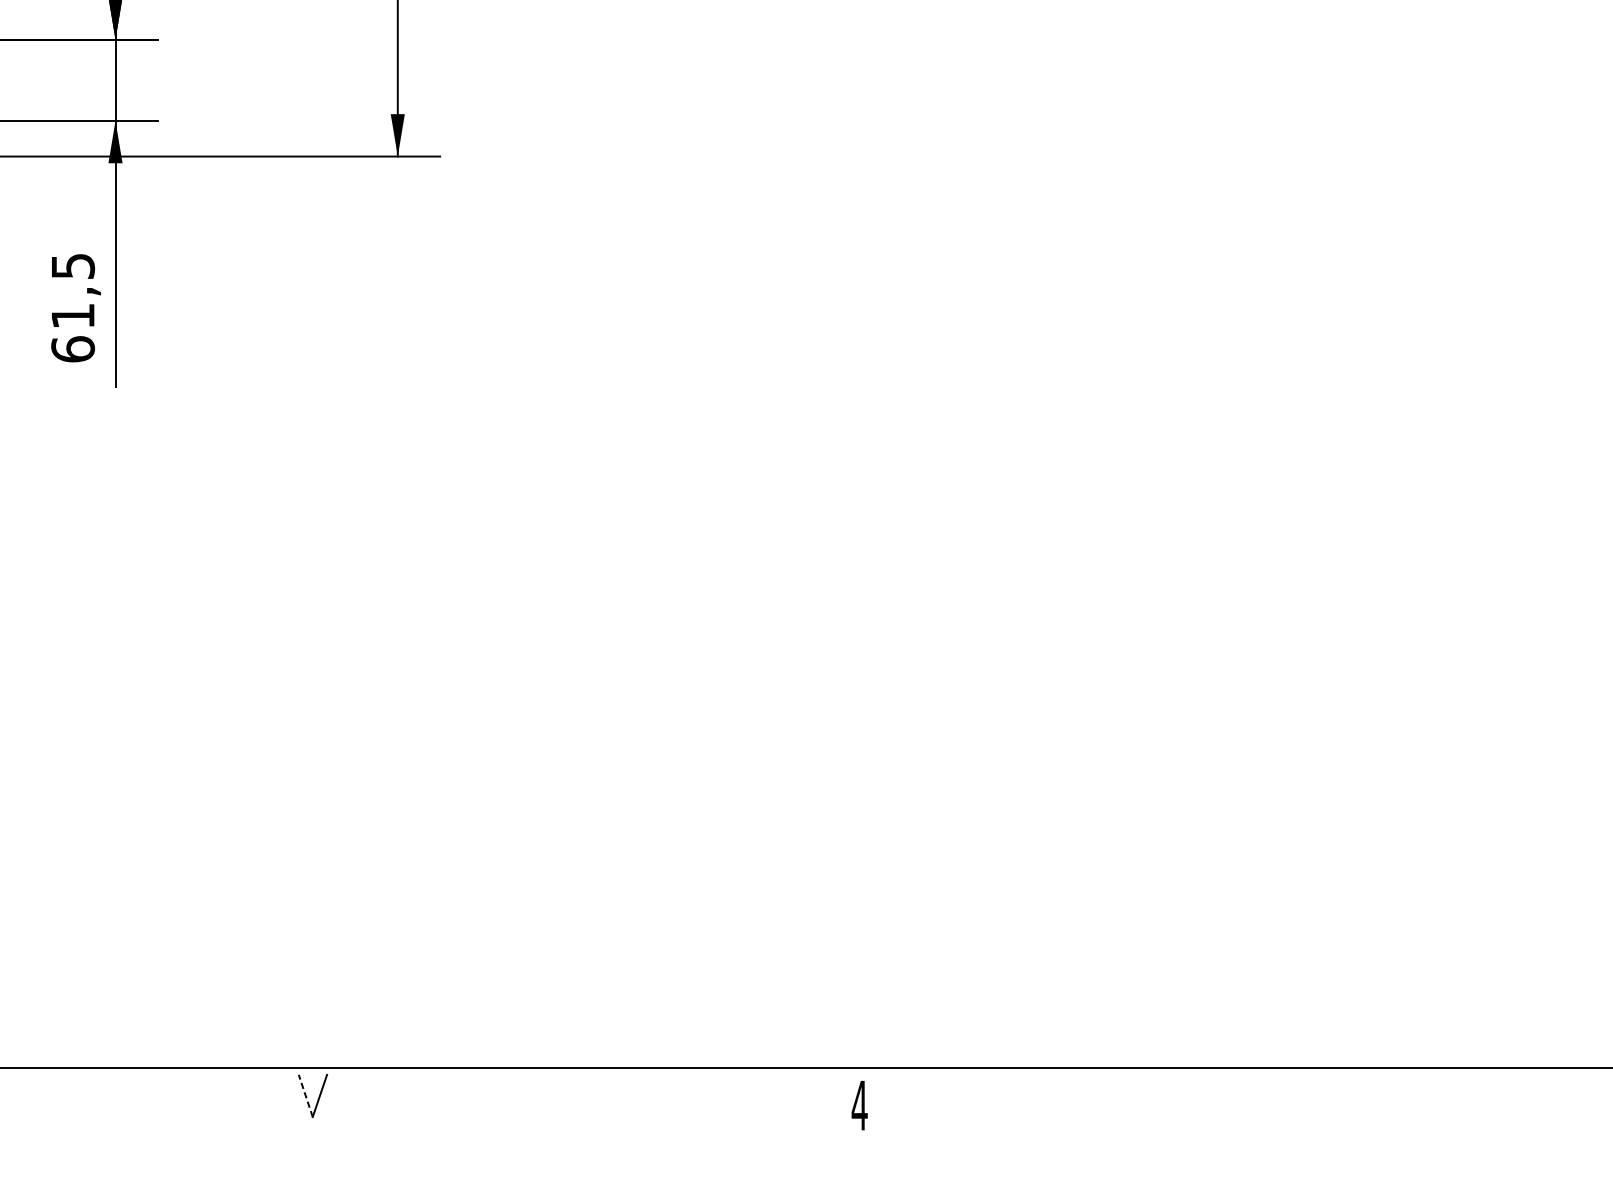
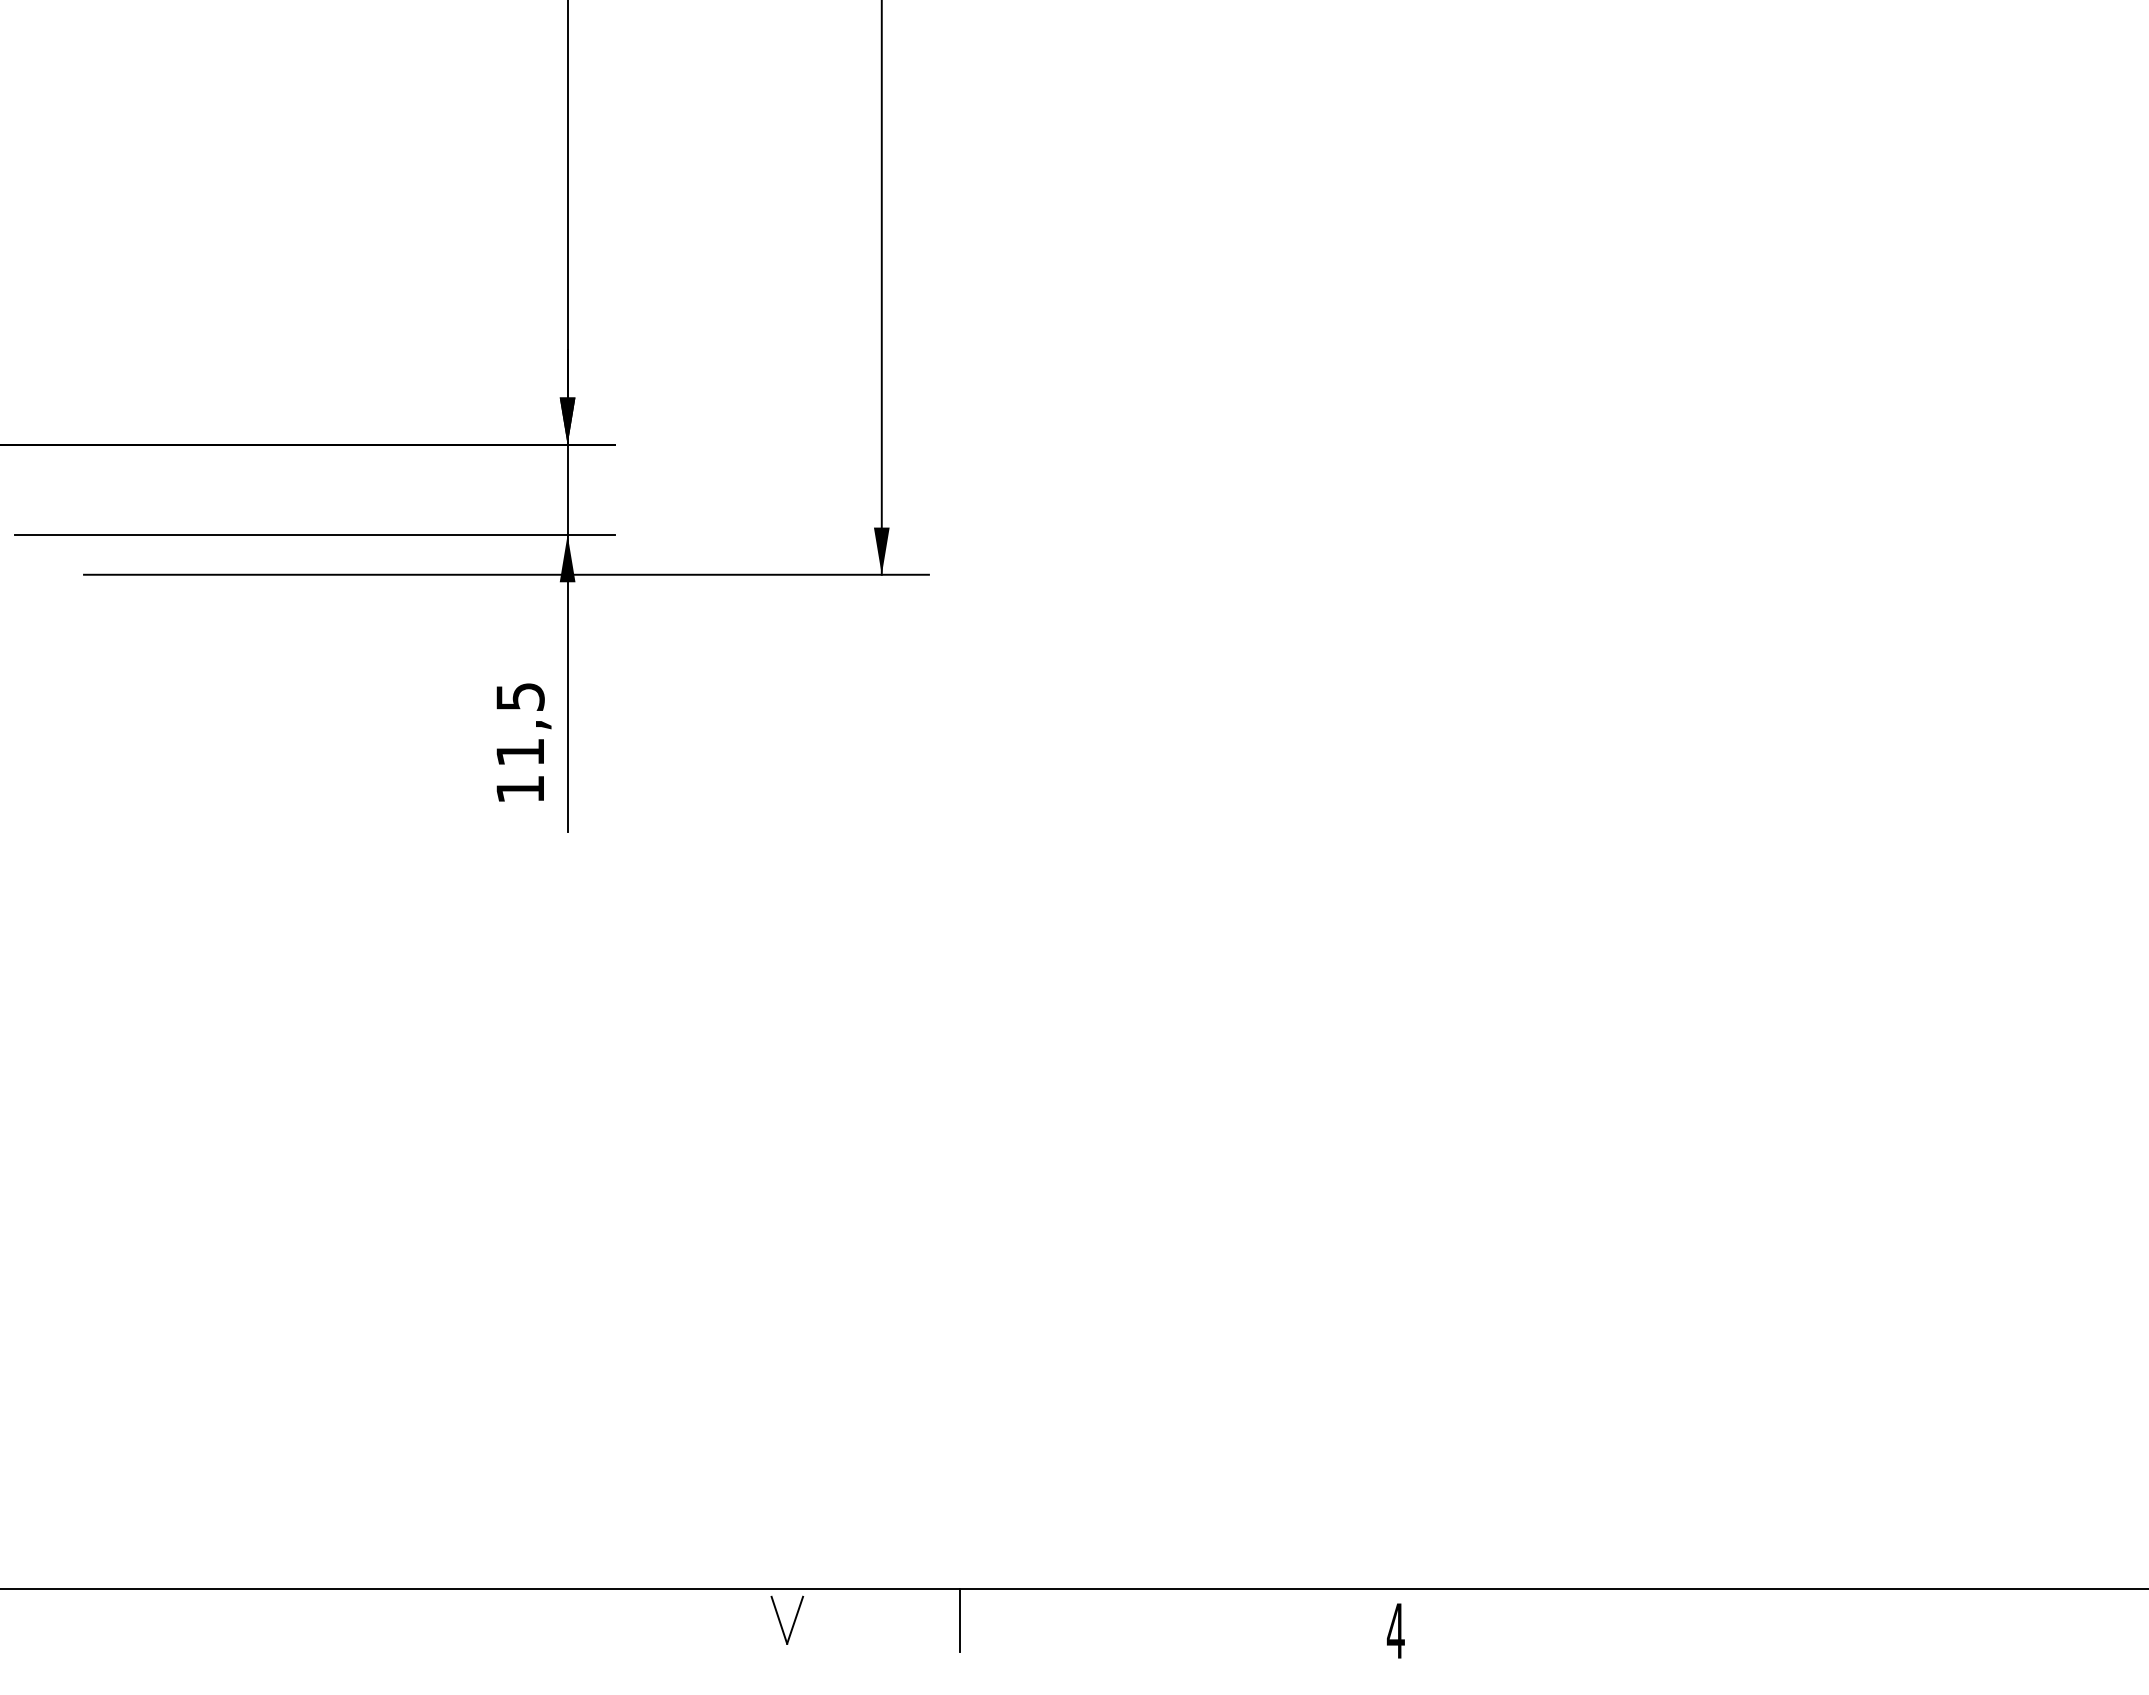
text: (73, 348) -> (520, 788), 61,5 -> 11,5
line: (468, 1095) -> (960, 1619), added
line: (305, 1096) -> (779, 1620), dashed -> solid

